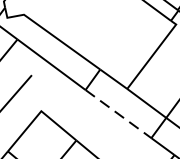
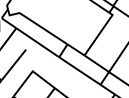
line: (117, 114) -> (79, 71), dashed -> solid

